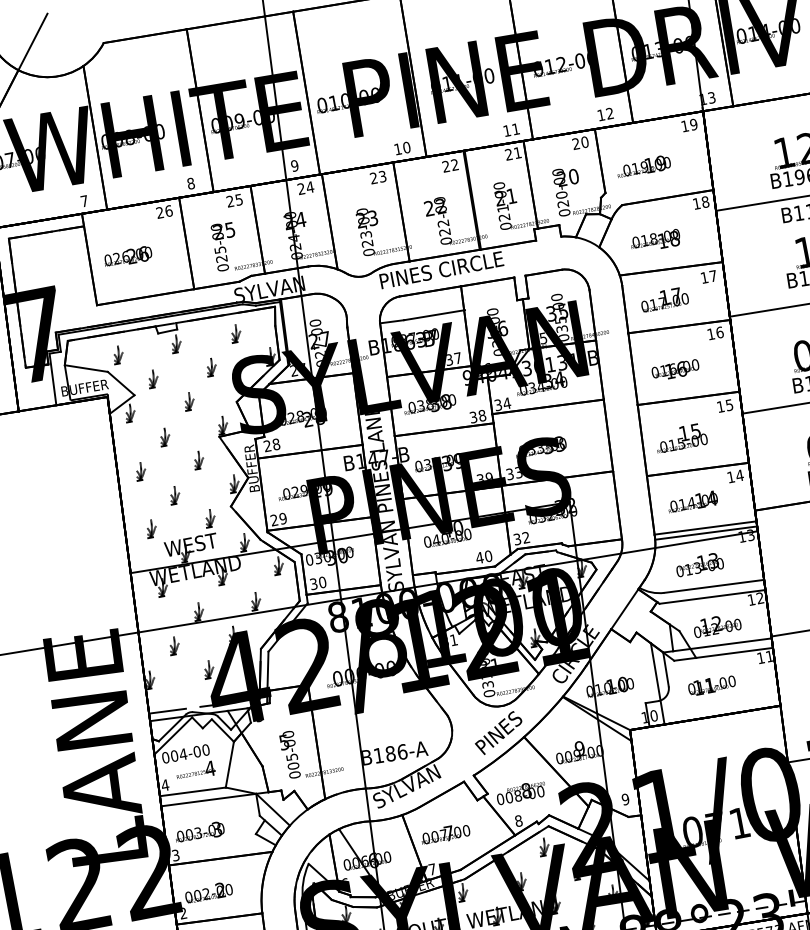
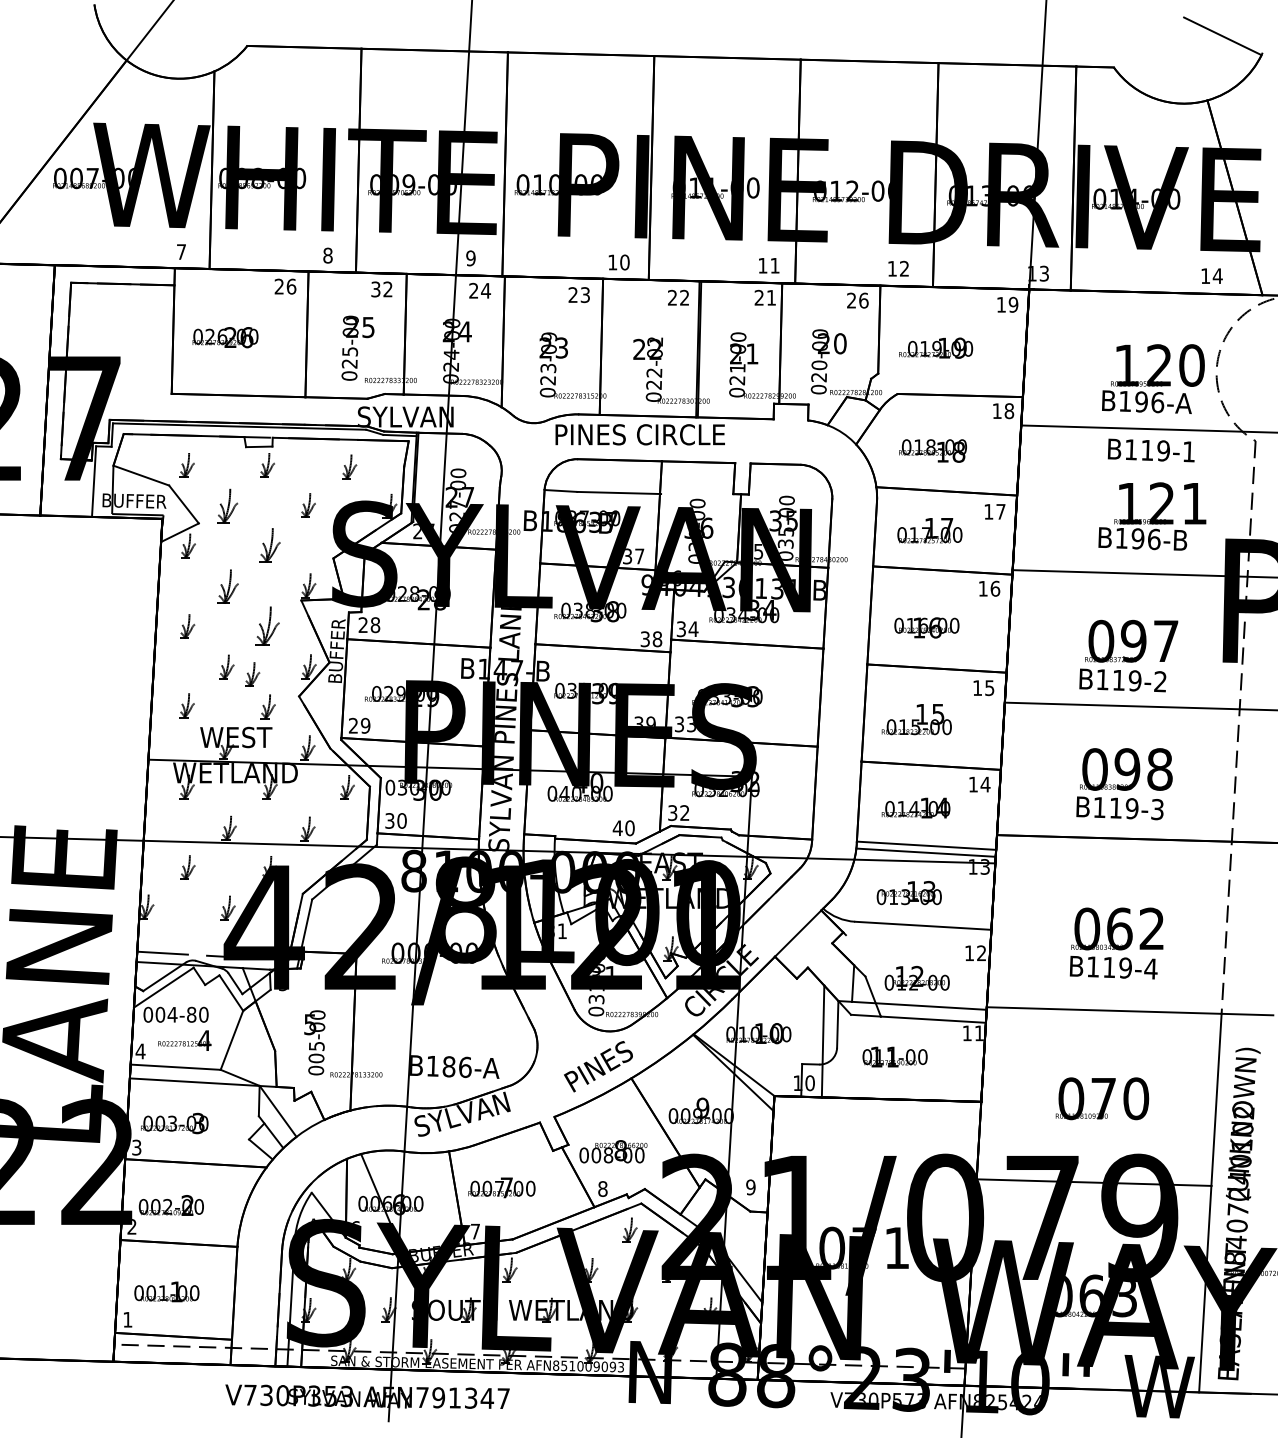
text: (584, 142) -> (863, 300), 20 -> 26
text: (234, 200) -> (381, 289), 25 -> 32
text: (439, 200) -> (655, 341), 022-00 -> 022-02
text: (362, 211) -> (549, 336), 023-00 -> 023-09
part: (152, 379) -> (227, 506), size x1.4
part: (188, 401) -> (269, 545), size x1.4
part: (164, 436) -> (228, 586), size x1.4
part: (198, 459) -> (267, 625), size x1.6
part: (194, 497) -> (252, 674), added
line: (711, 597) -> (917, 939), removed
text: (197, 751) -> (191, 1014), 004-00 -> 004-80

